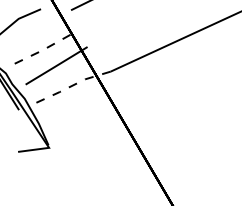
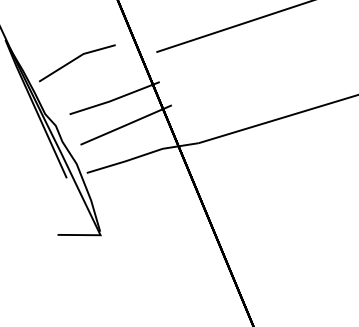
line: (45, 48) -> (114, 99), dashed -> solid
line: (71, 86) -> (142, 155), dashed -> solid

